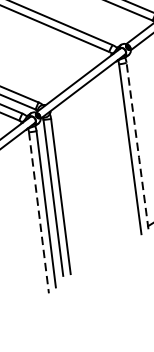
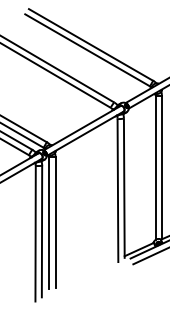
line: (137, 145) -> (124, 188), dashed -> solid
line: (38, 212) -> (35, 233), dashed -> solid

